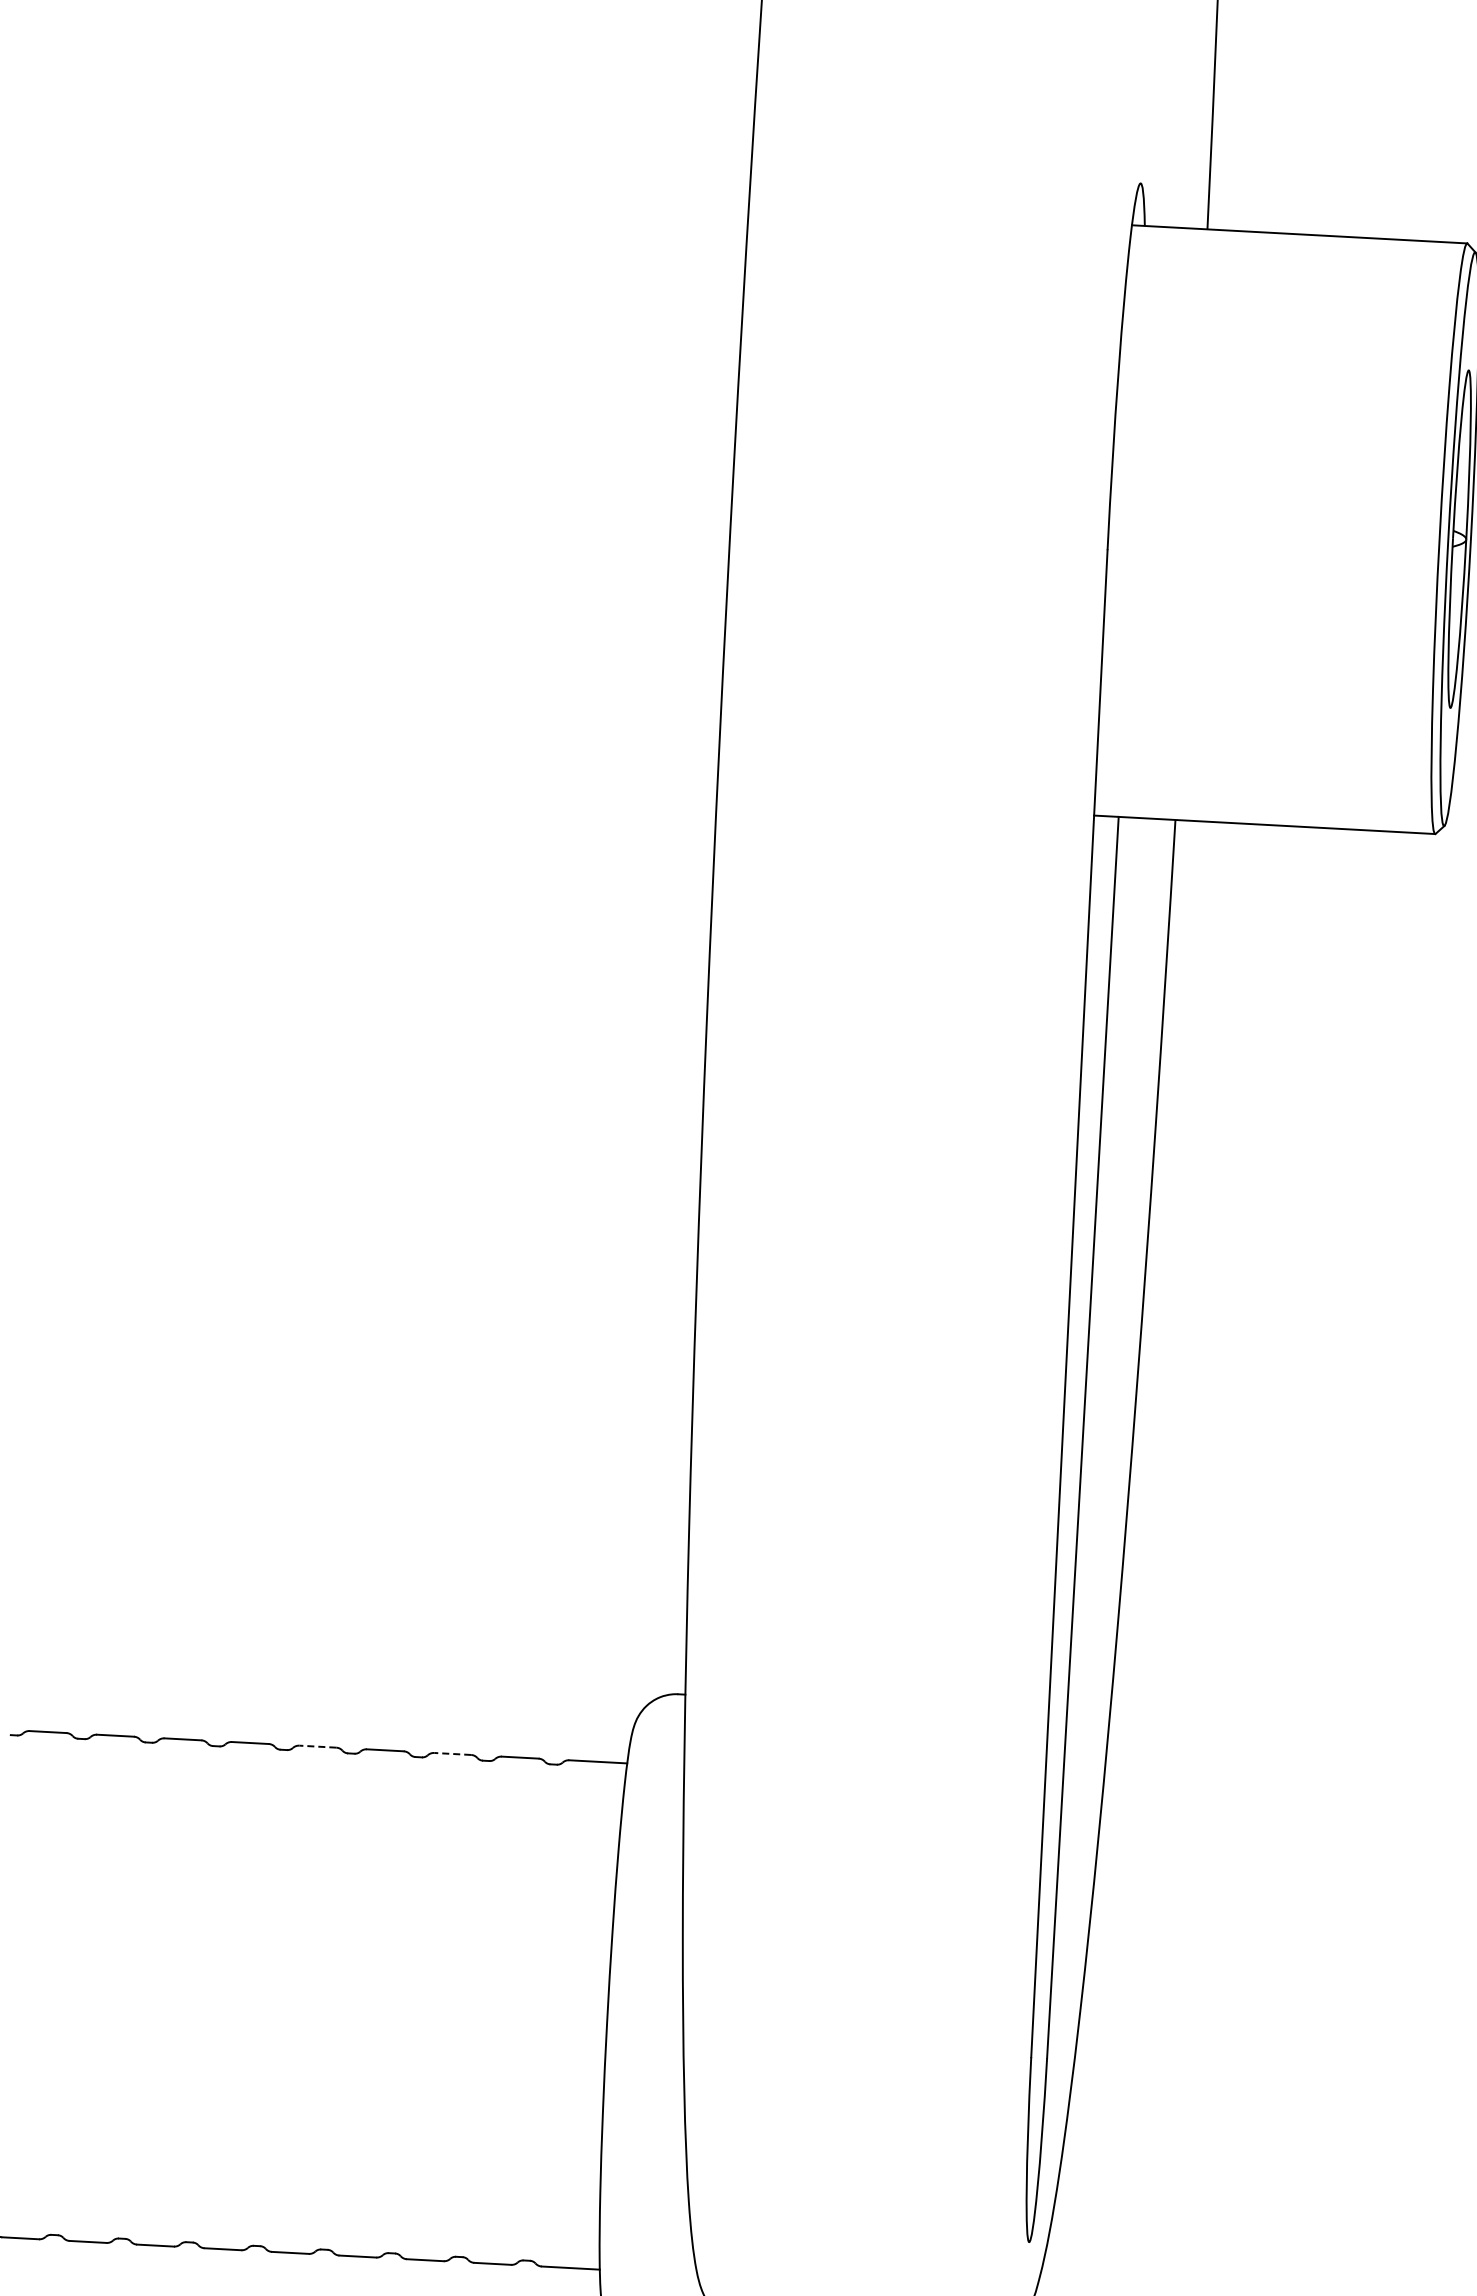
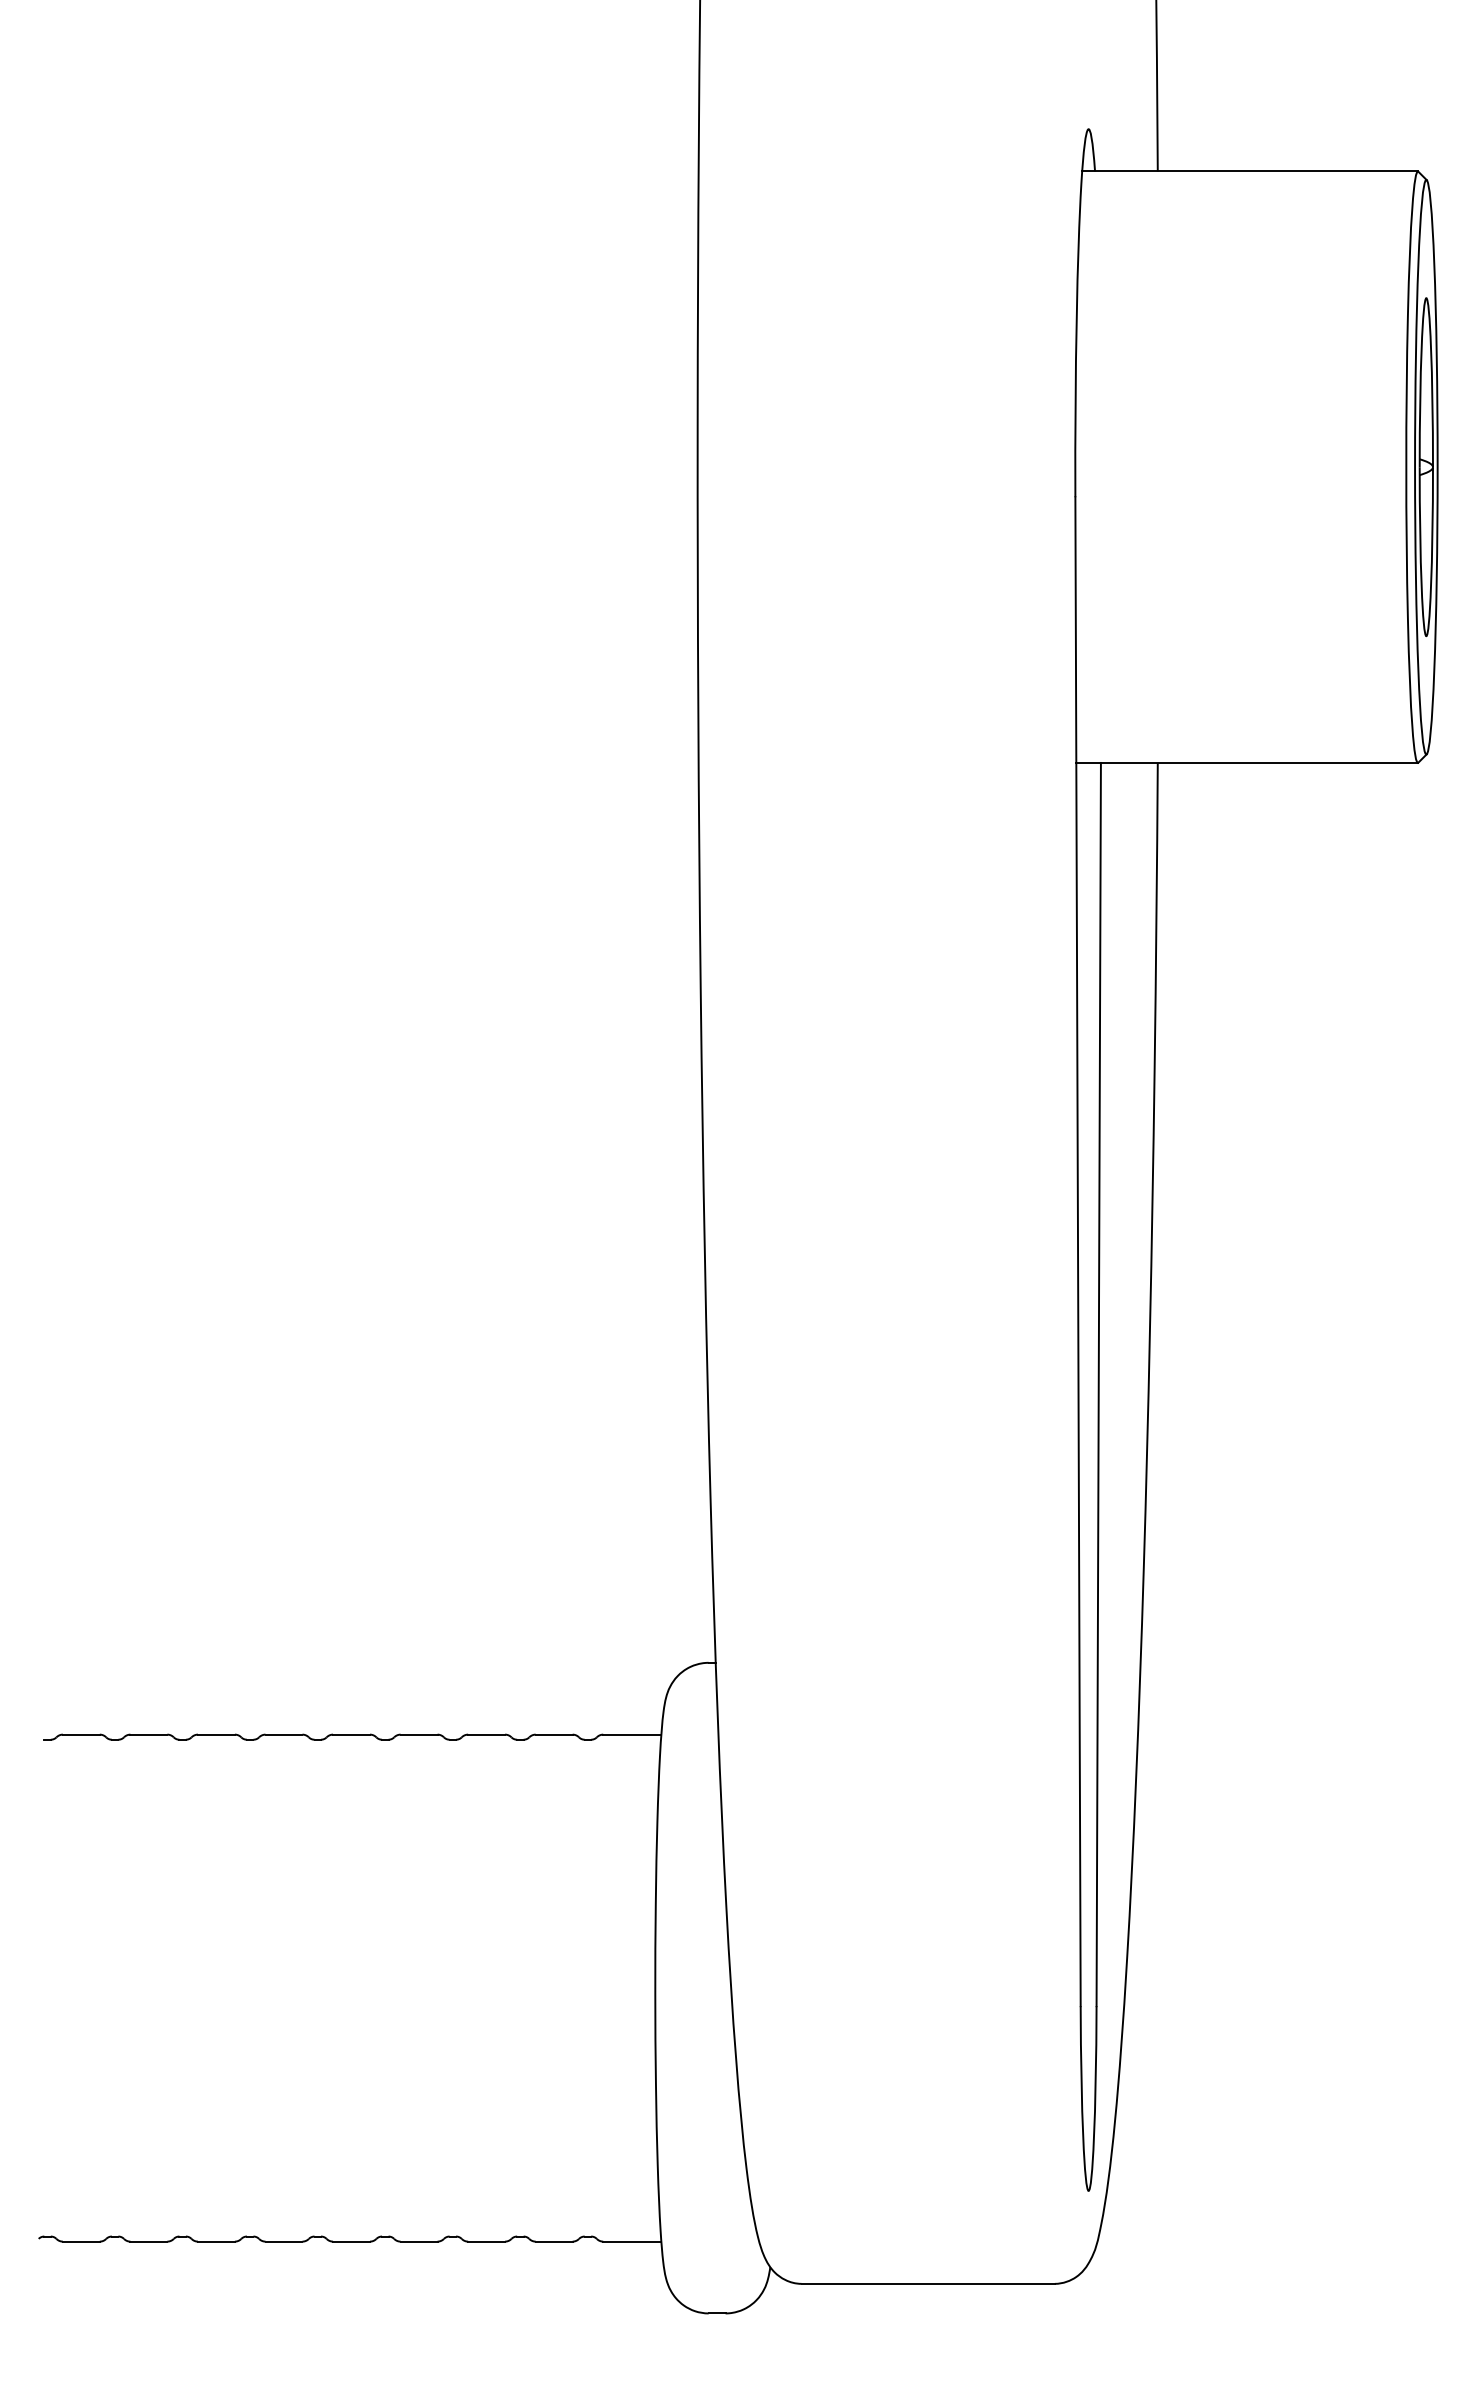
line: (317, 1746) -> (351, 1734), dashed -> solid
line: (452, 1753) -> (486, 1734), dashed -> solid

